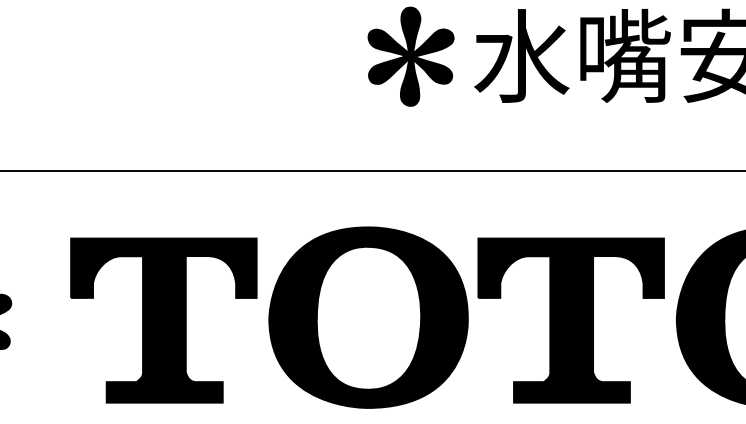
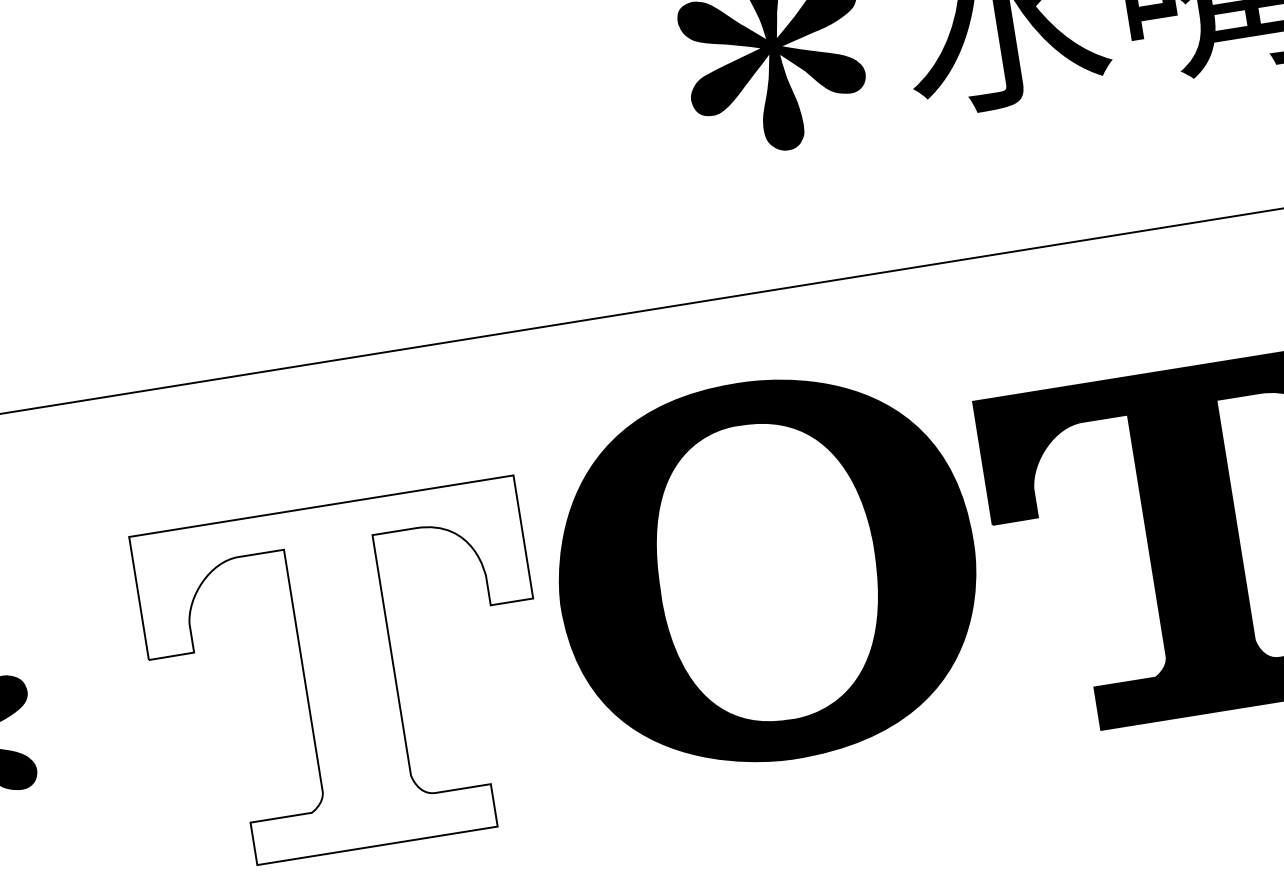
part: (368, 317) -> (766, 570), moved
fill: (163, 320) -> (347, 676), removed

